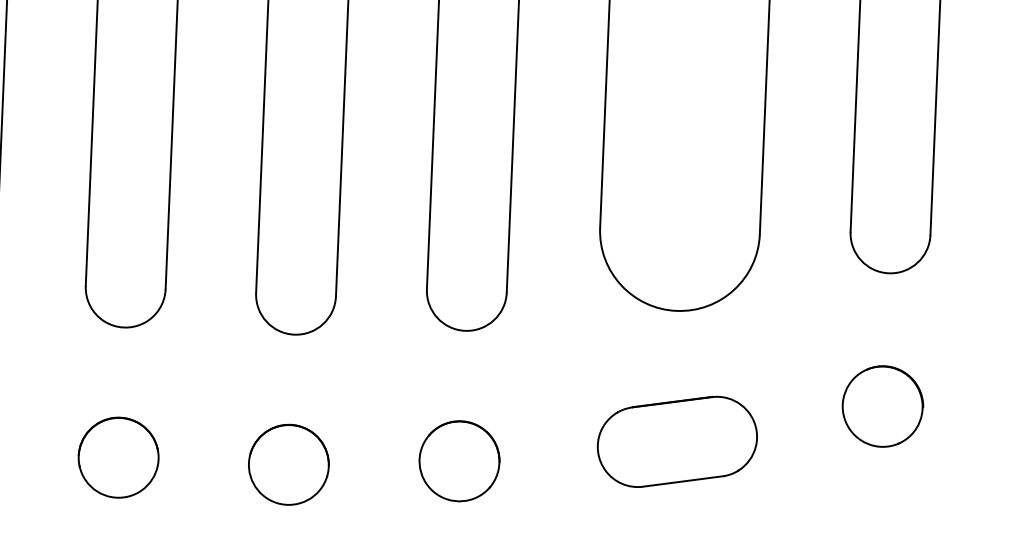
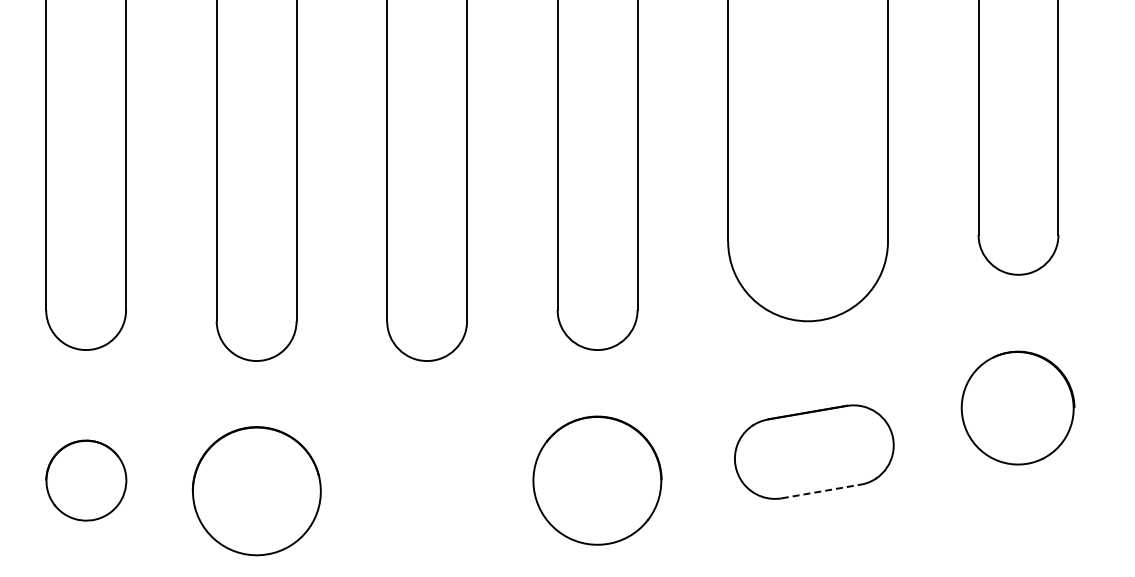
part: (883, 406) -> (1018, 408), size x1.4
part: (118, 457) -> (256, 491), size x1.6
part: (459, 461) -> (597, 480), size x1.6
part: (288, 465) -> (426, 491), removed
line: (682, 481) -> (821, 491), solid -> dashed

